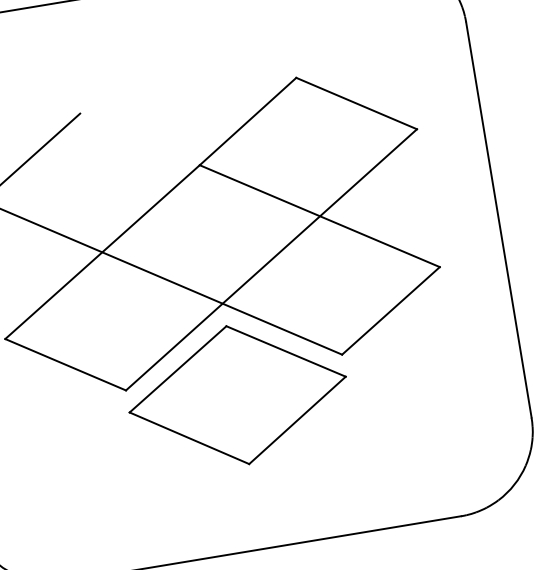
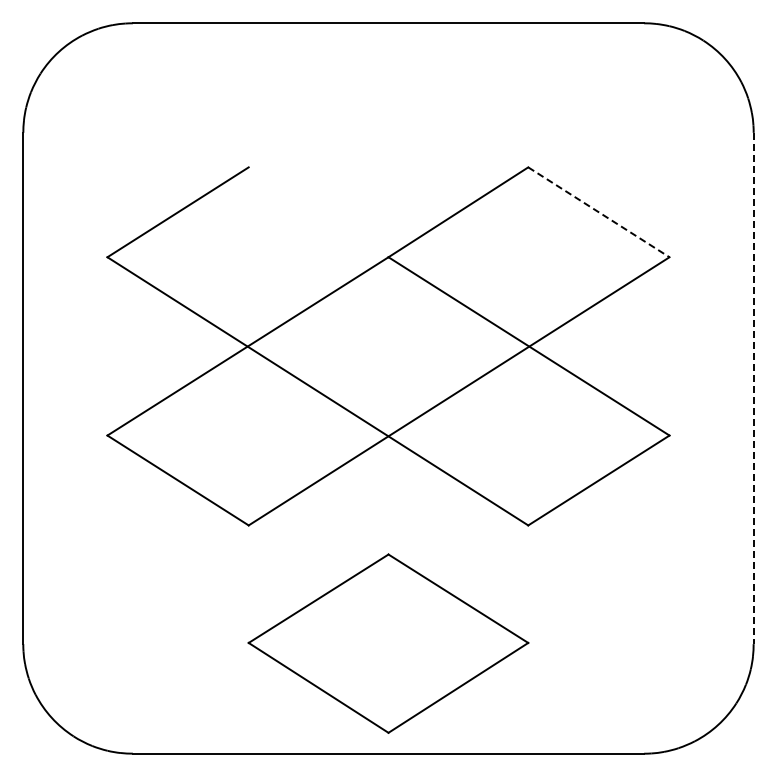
line: (356, 103) -> (598, 212), solid -> dashed
line: (498, 219) -> (753, 388), solid -> dashed
part: (237, 395) -> (388, 643), moved

